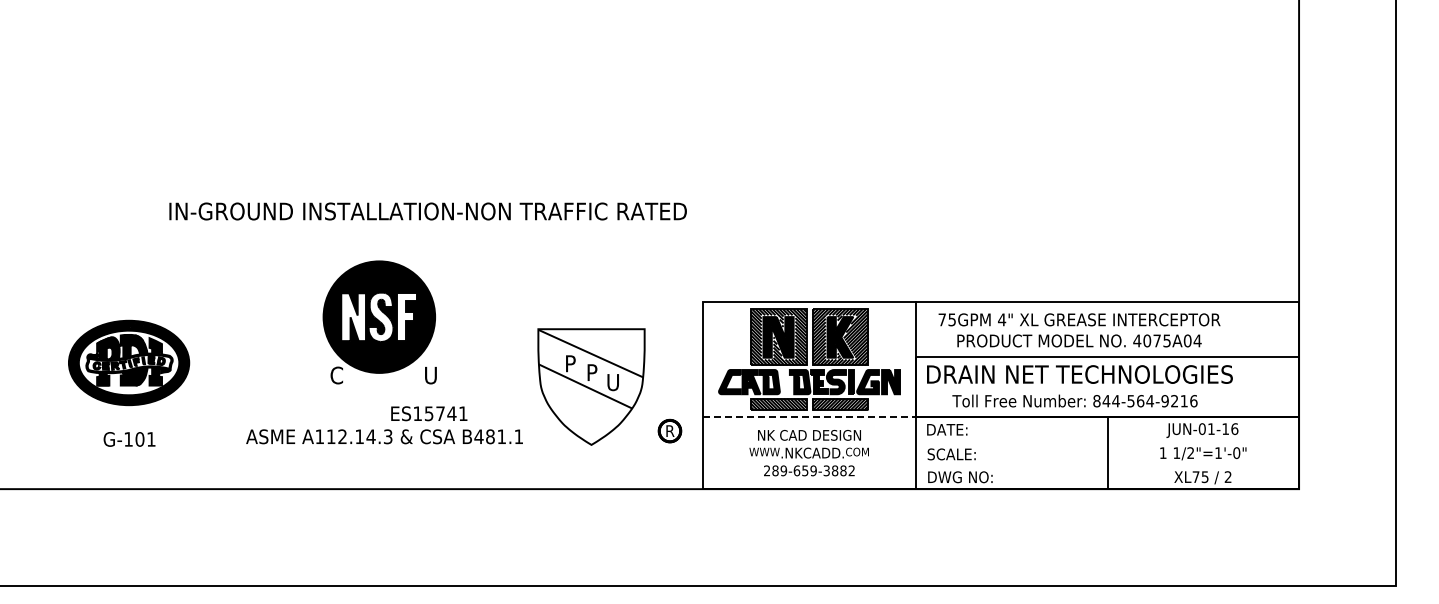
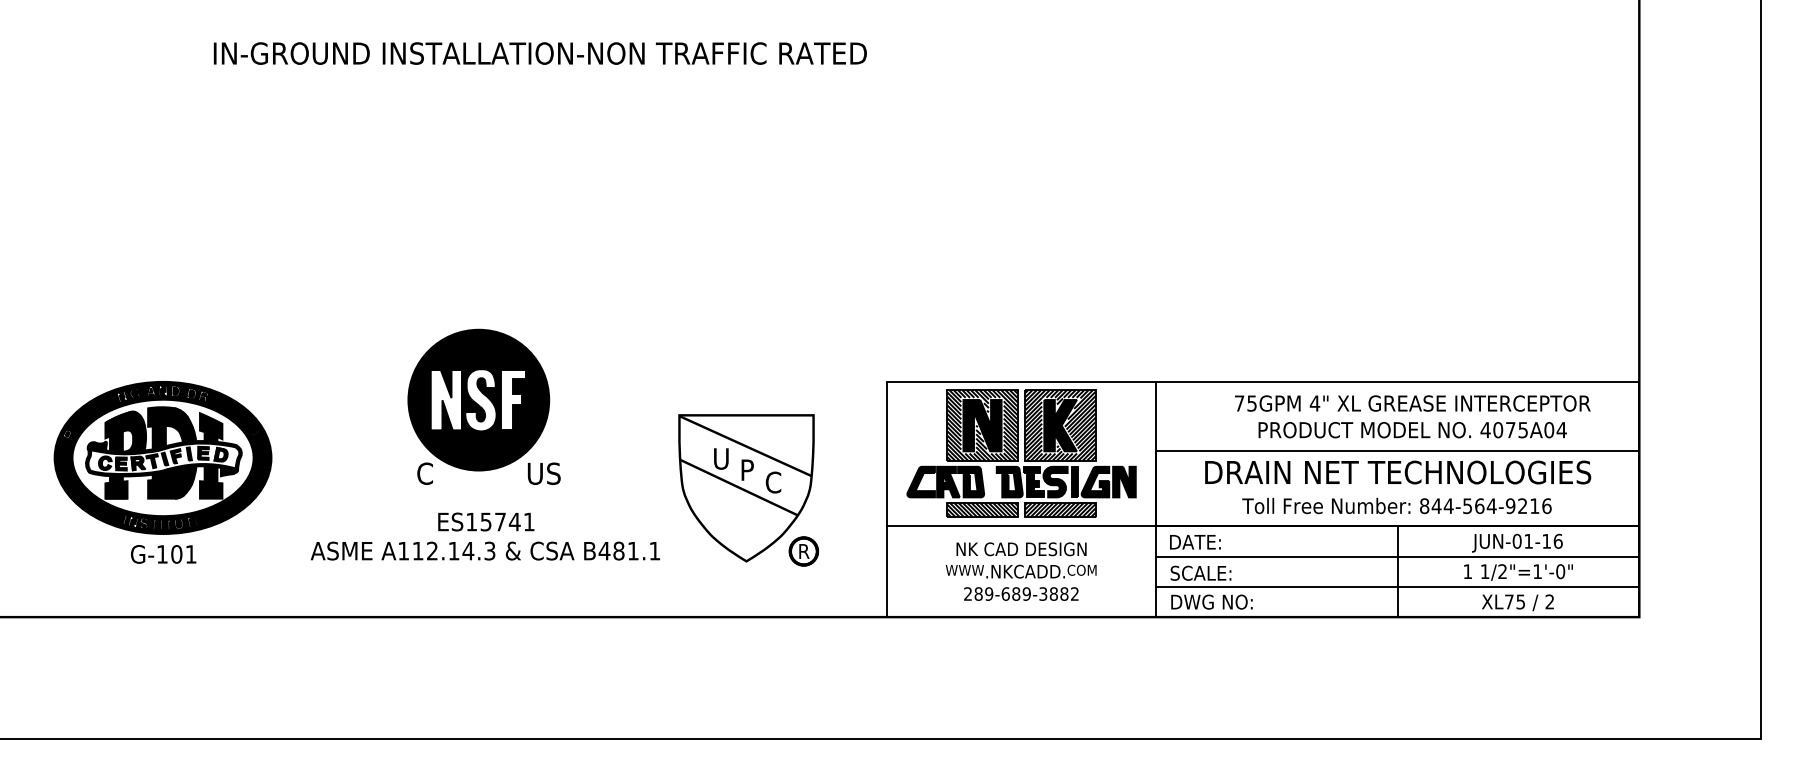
text: (427, 211) -> (539, 53), moved
text: (1079, 330) -> (1412, 416), moved
part: (128, 362) -> (162, 457), size x1.43
text: (571, 363) -> (721, 458), P -> U
text: (1079, 374) -> (1397, 472), moved
text: (431, 375) -> (544, 473), U -> US
text: (612, 382) -> (772, 482), U -> C
text: (1074, 400) -> (1396, 505), moved
text: (429, 413) -> (486, 521), moved
line: (810, 417) -> (1022, 526), dashed -> solid
part: (669, 430) -> (803, 550), moved
line: (1107, 441) -> (1397, 557), added
line: (1107, 465) -> (1397, 587), added
text: (805, 470) -> (1016, 593), 289-659-3882 -> 289-689-3882

